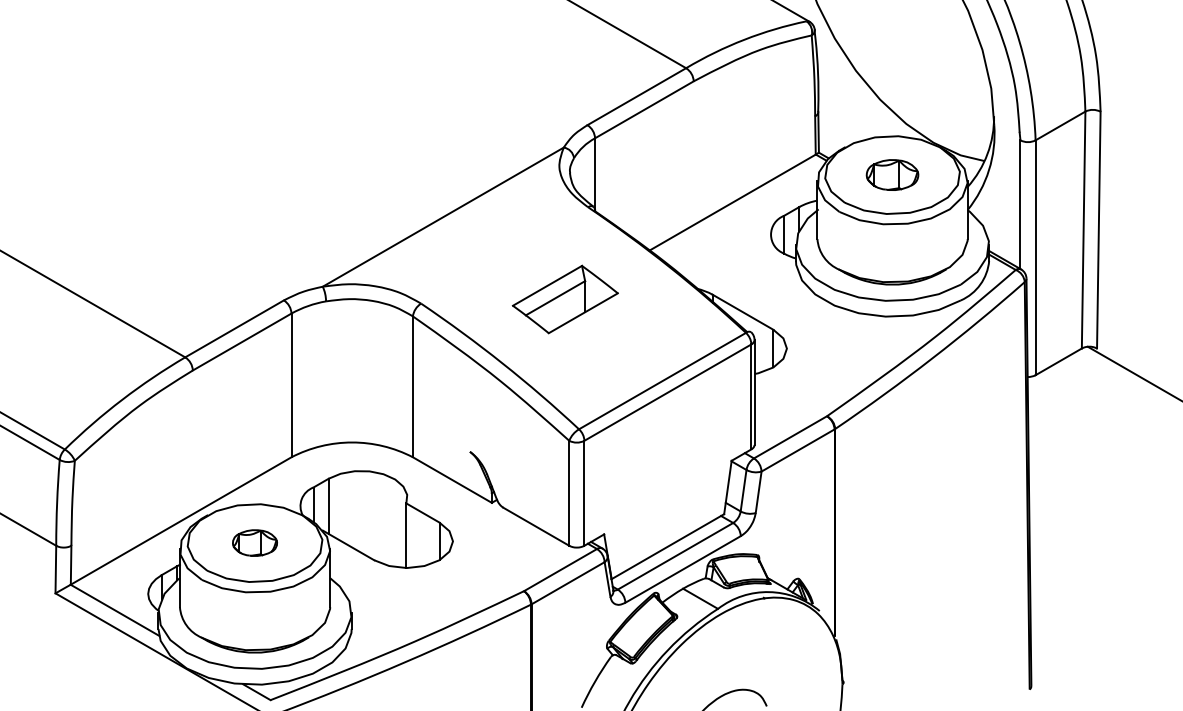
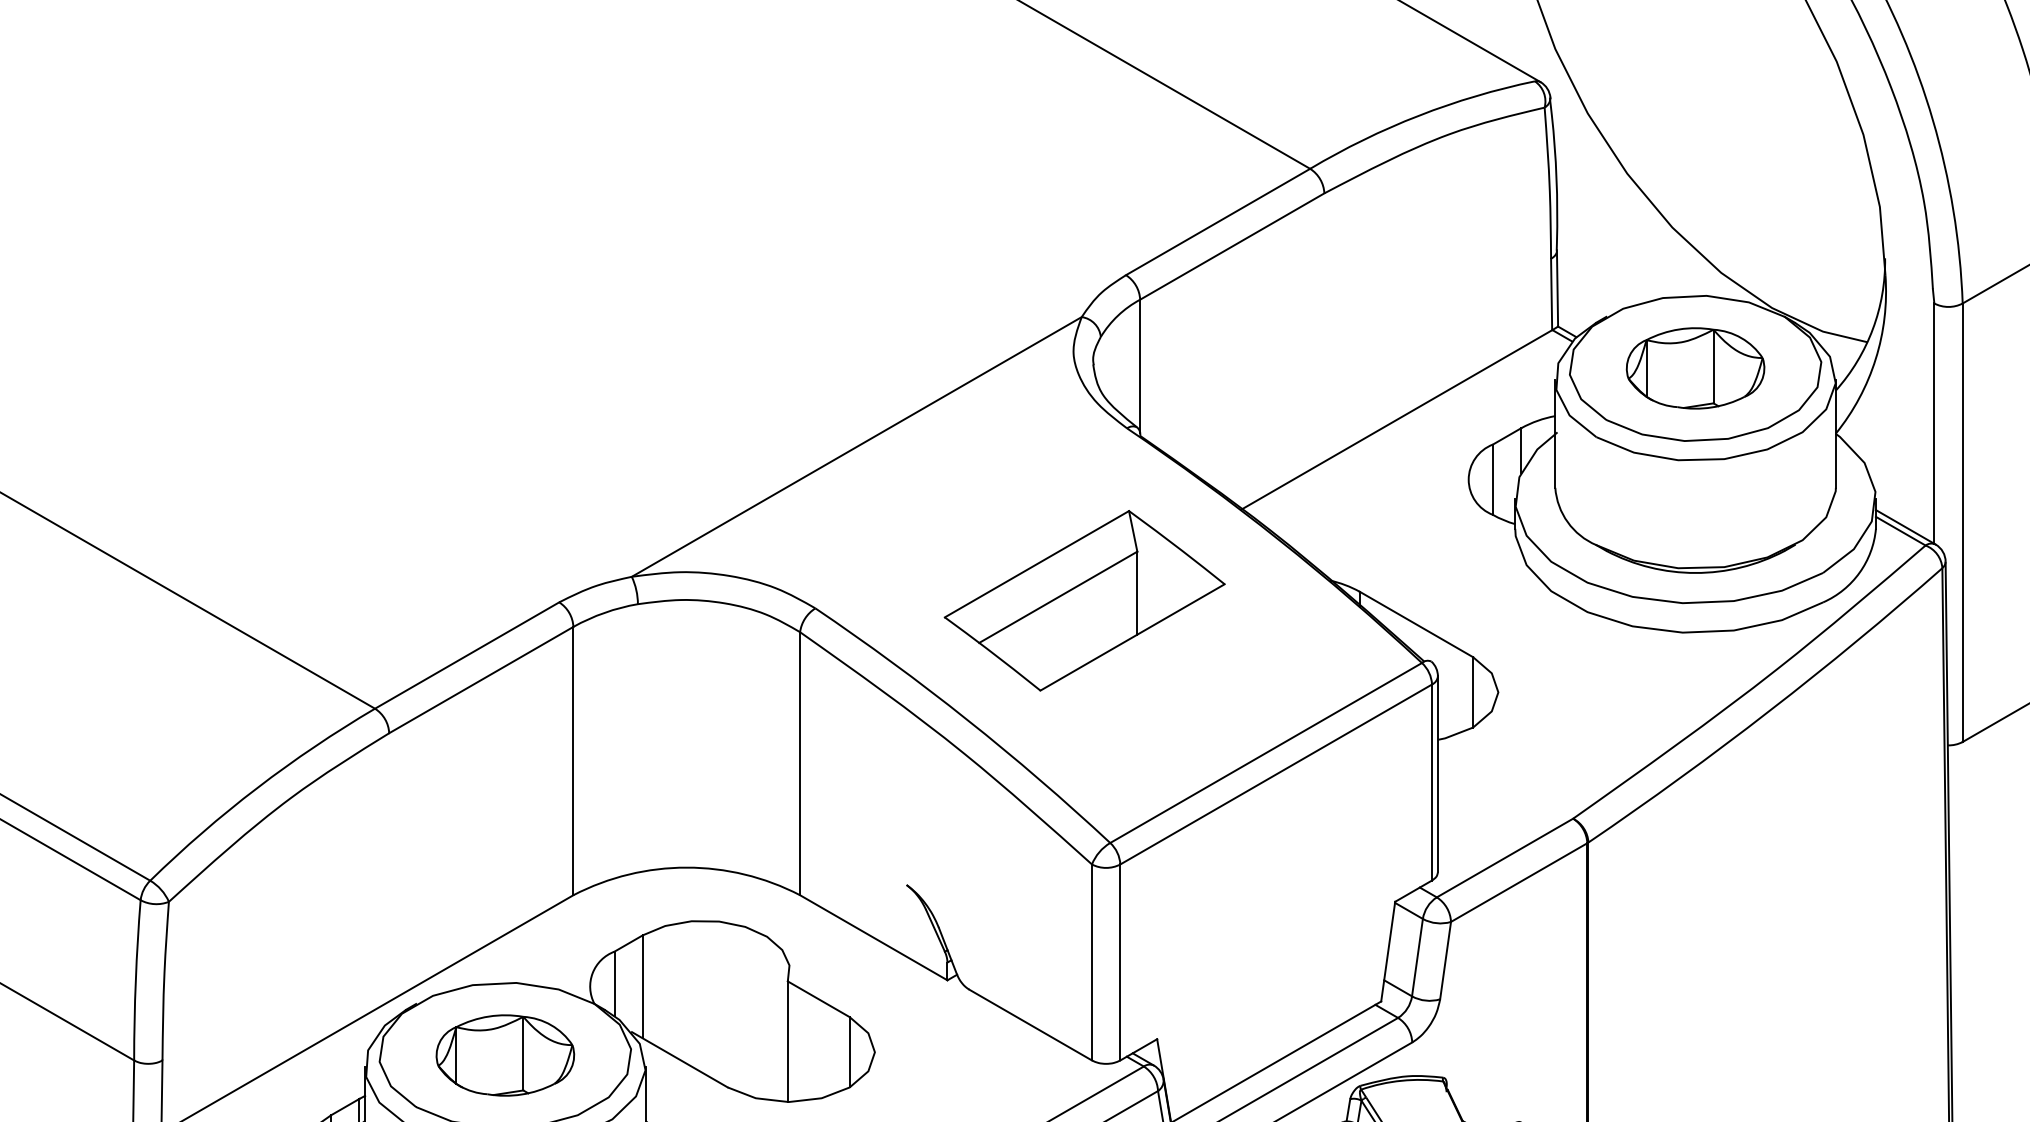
part: (892, 174) -> (1695, 367), size x1.43
part: (565, 299) -> (1084, 600), size x1.43
part: (254, 542) -> (504, 1054), size x1.67

